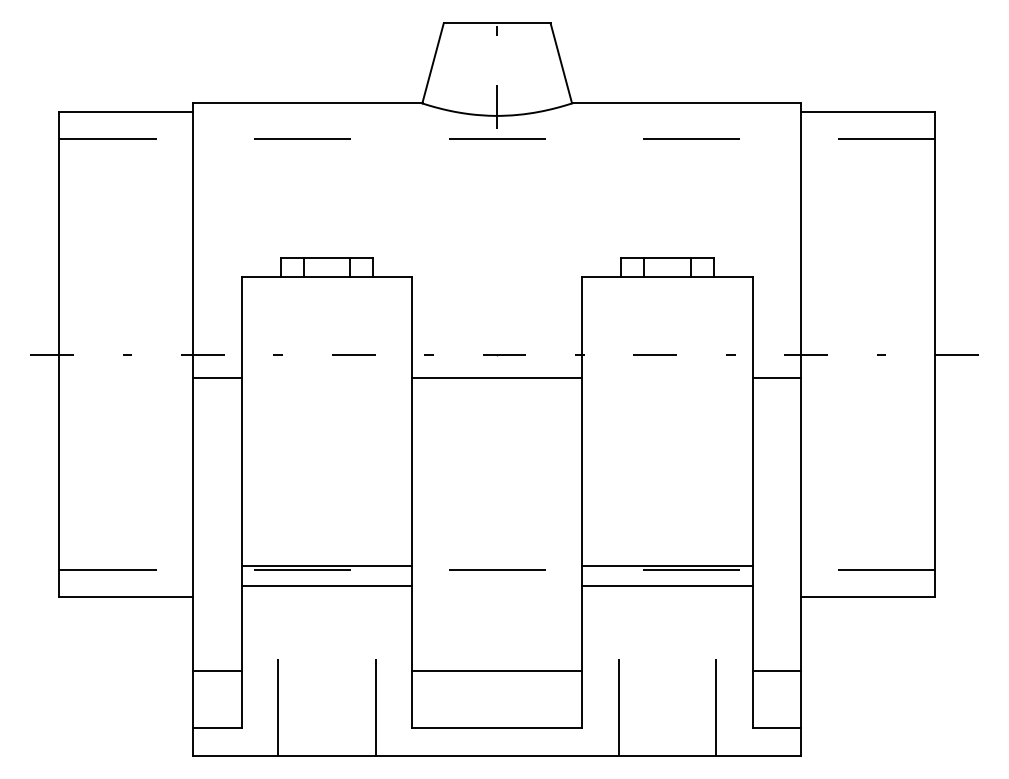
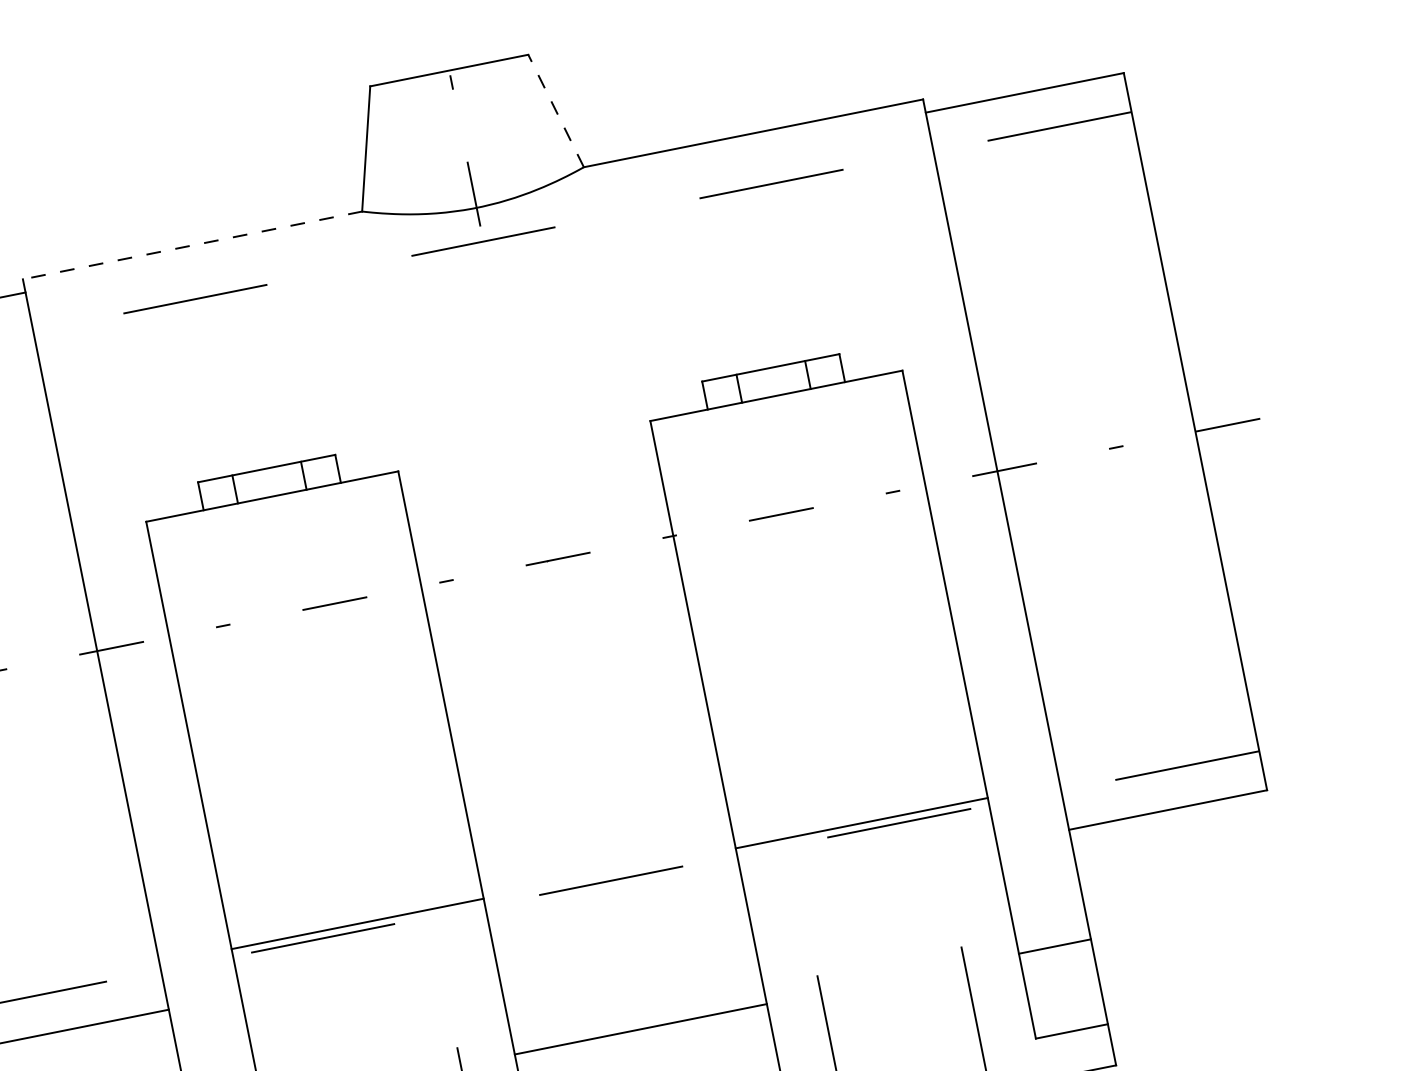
line: (561, 63) -> (556, 111), solid -> dashed
line: (307, 103) -> (192, 245), solid -> dashed
line: (217, 378) -> (140, 679), removed
line: (497, 378) -> (554, 596), removed
line: (776, 378) -> (967, 514), removed
line: (326, 585) -> (362, 953), removed
line: (667, 585) -> (867, 852), removed

